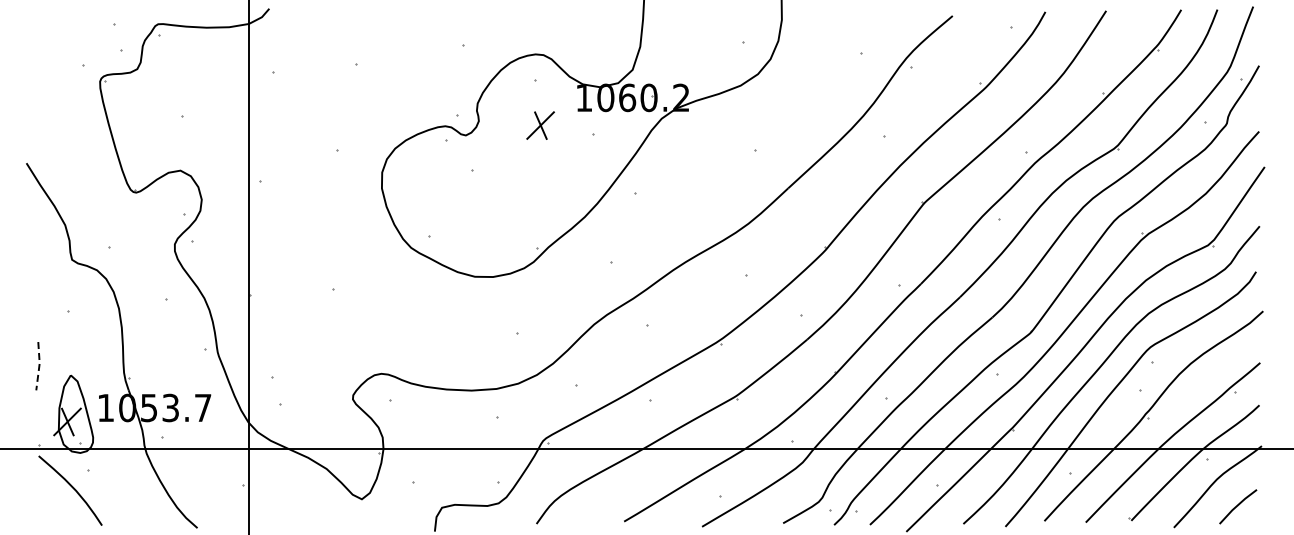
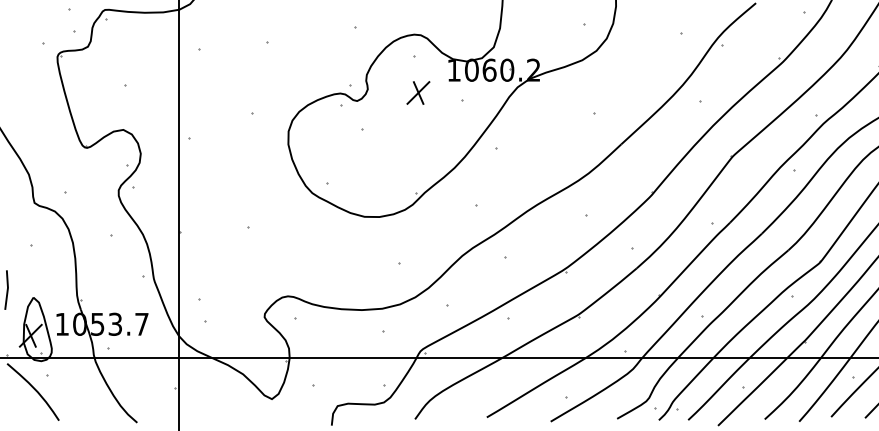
line: (39, 366) -> (7, 290), dashed -> solid

